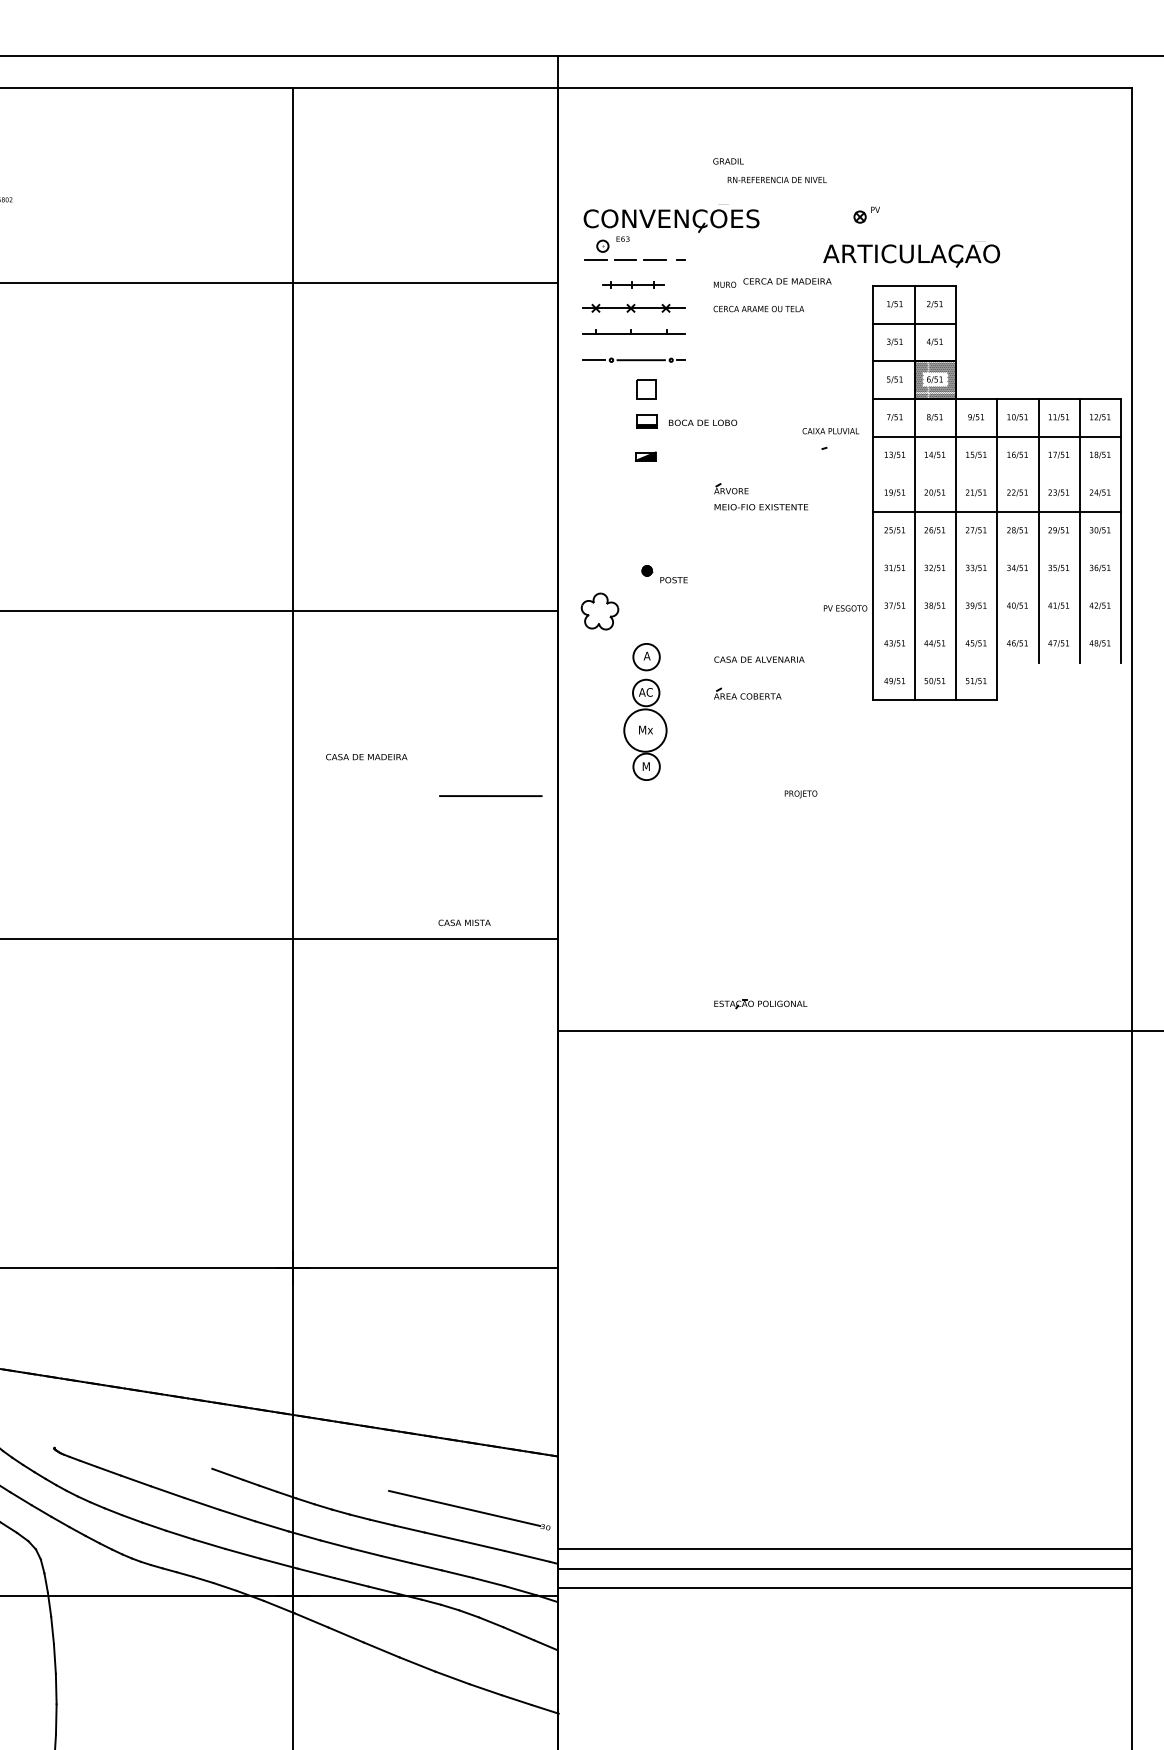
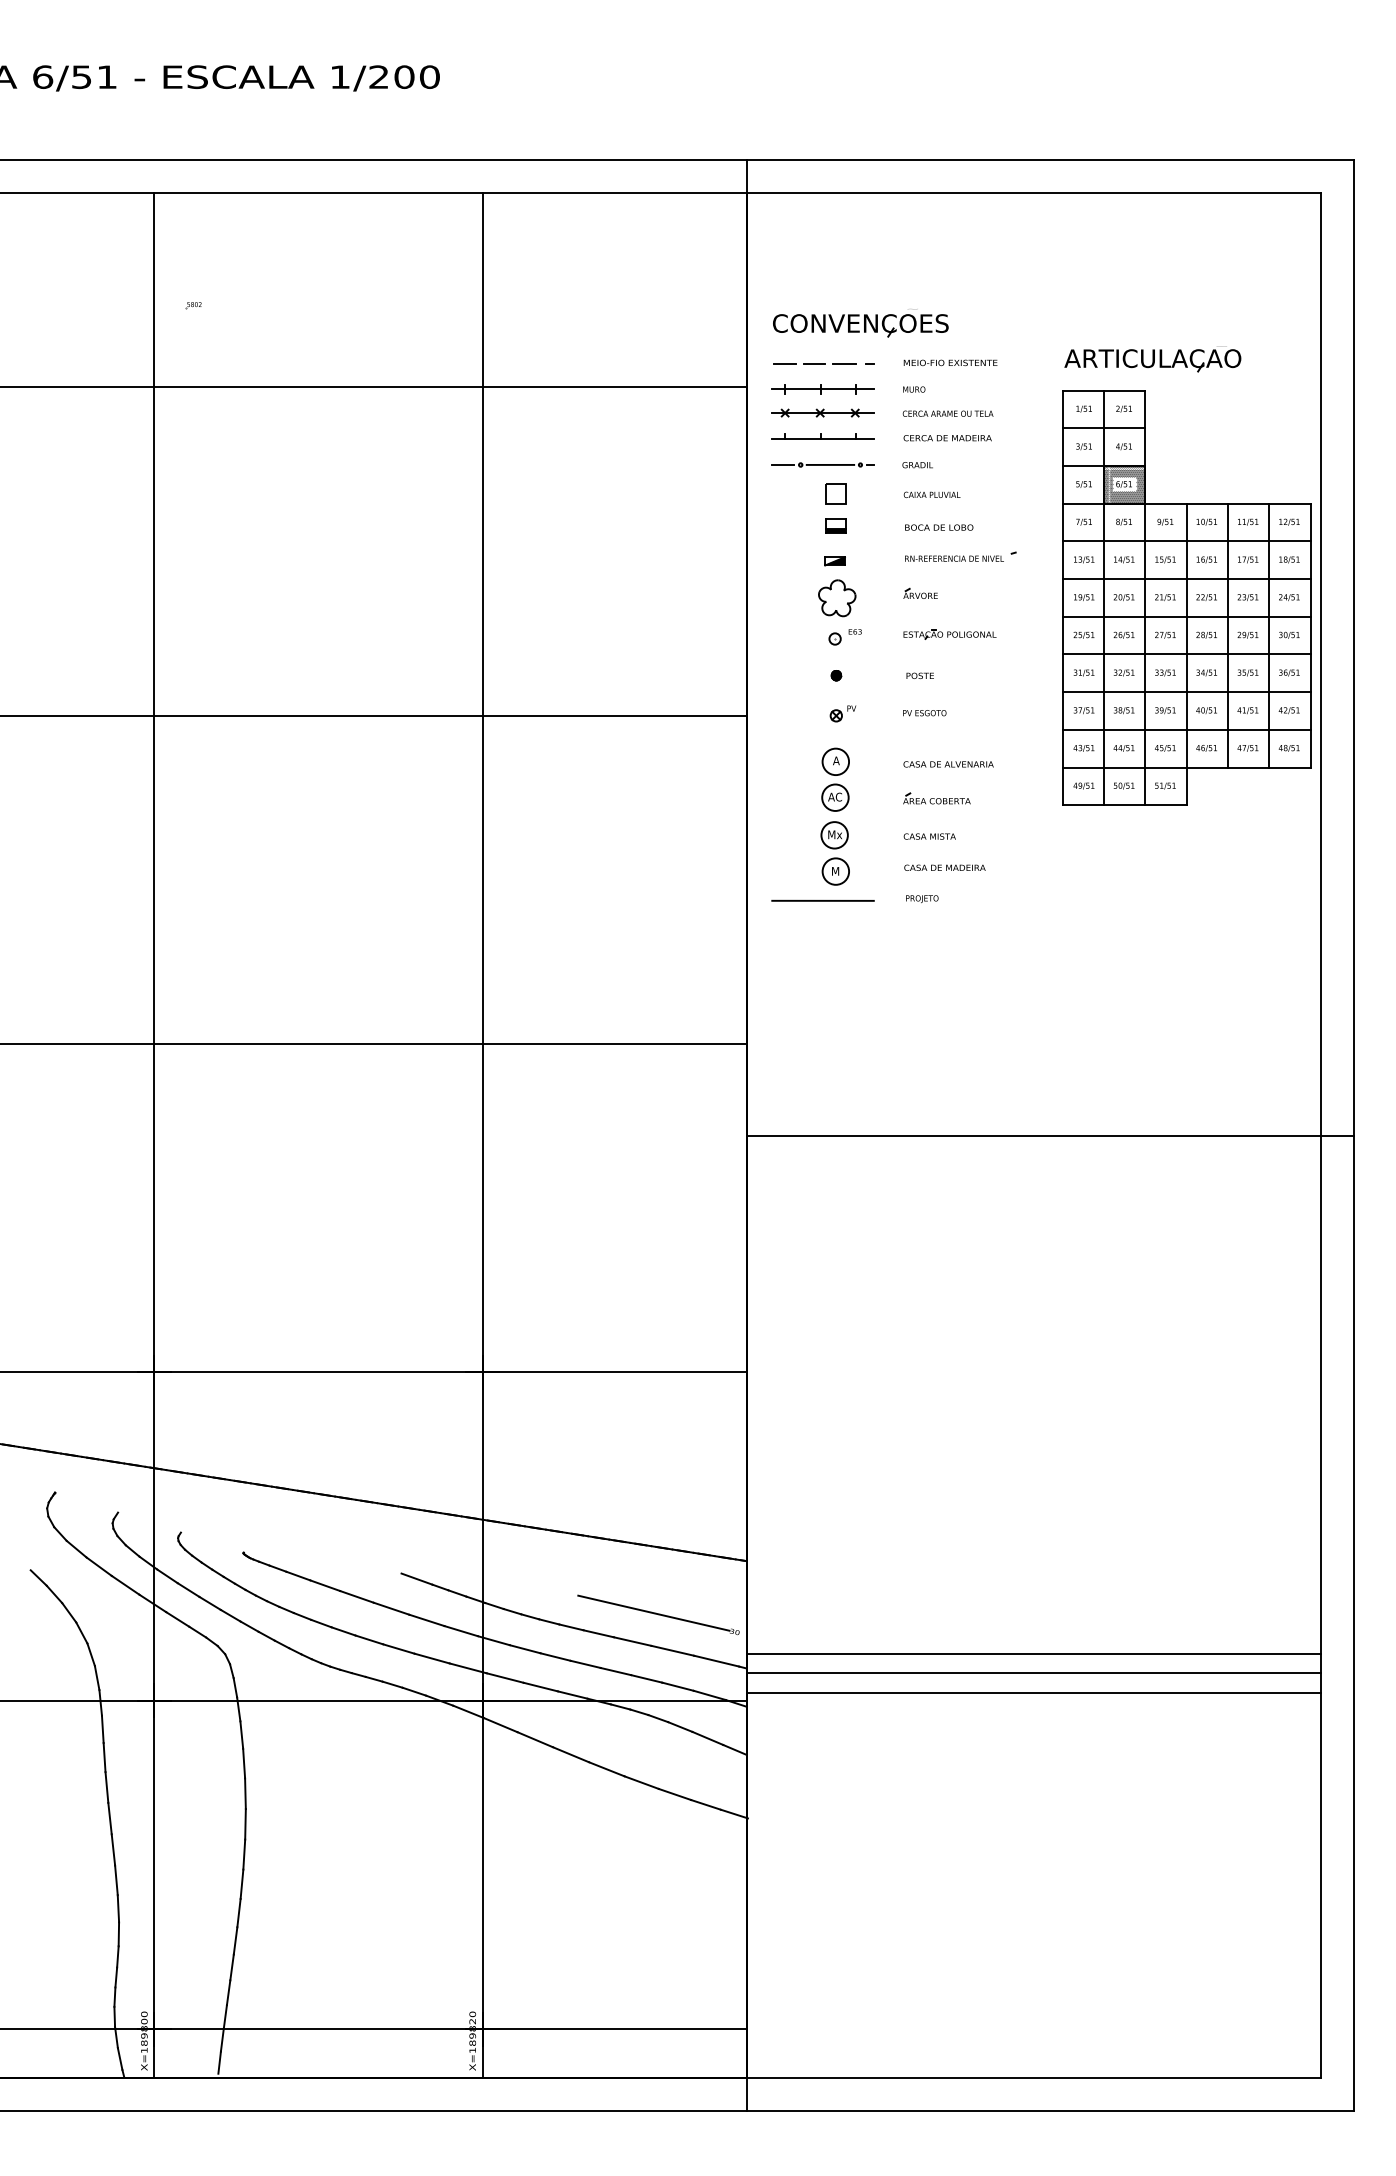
text: (728, 161) -> (917, 465), moved
text: (777, 179) -> (954, 558), moved
part: (866, 214) -> (842, 713), moved
part: (612, 244) -> (844, 637), moved
part: (911, 254) -> (1152, 359), moved
text: (787, 281) -> (947, 438), moved
part: (633, 284) -> (822, 389), size x1.67
text: (703, 422) -> (939, 527), moved
text: (830, 430) -> (931, 494), moved
line: (997, 474) -> (1186, 579), added
text: (761, 506) -> (950, 362), moved
line: (997, 549) -> (1186, 654), added
text: (673, 579) -> (919, 675), moved
line: (997, 587) -> (1186, 692), added
text: (845, 608) -> (924, 713), moved
part: (600, 611) -> (837, 598), moved
line: (997, 624) -> (1186, 729), added
line: (997, 662) -> (1186, 767), added
circle: (645, 730) -> (834, 835), size x0.62
text: (366, 756) -> (944, 867), moved
text: (801, 794) -> (922, 899), moved
line: (490, 795) -> (822, 900), moved
text: (464, 922) -> (929, 836), moved
part: (760, 1003) -> (949, 634), moved

